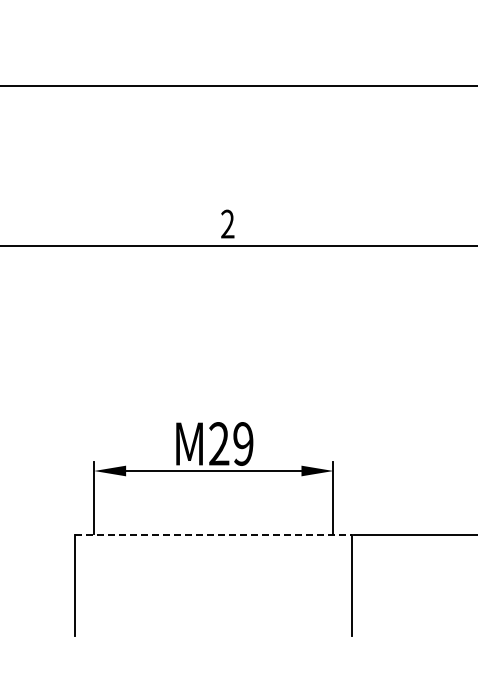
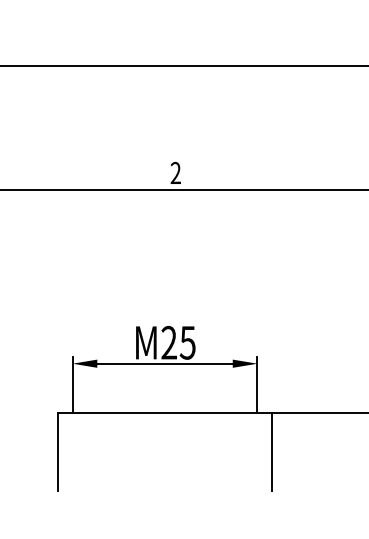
text: (242, 443) -> (187, 342), M29 -> M25
line: (214, 535) -> (165, 413), dashed -> solid

